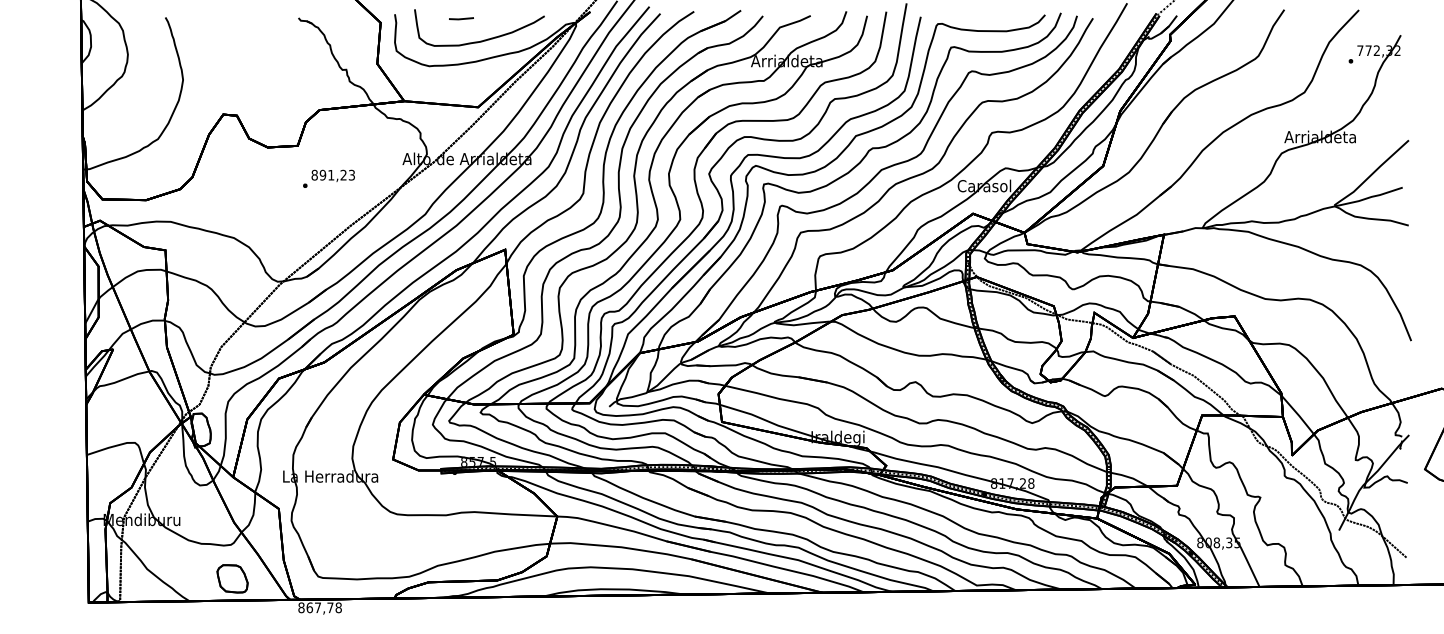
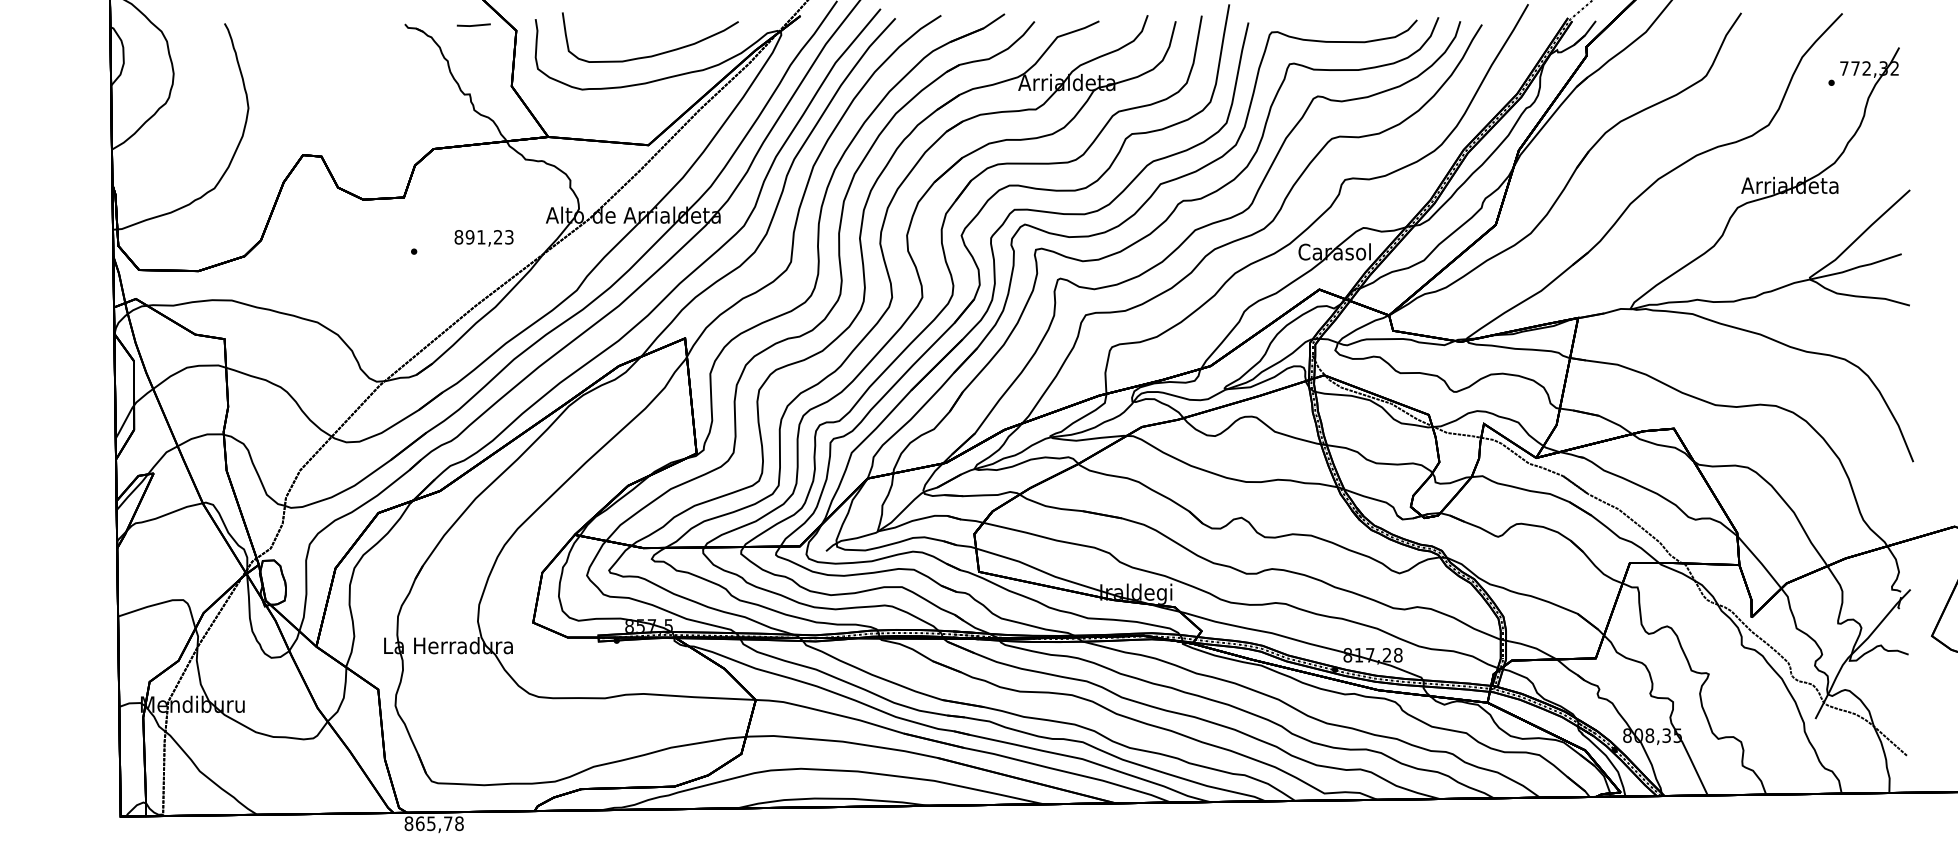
line: (461, 18) -> (473, 24), moved
text: (332, 176) -> (483, 238), moved
part: (232, 578) -> (315, 784), removed
text: (318, 607) -> (431, 823), 867,78 -> 865,78

